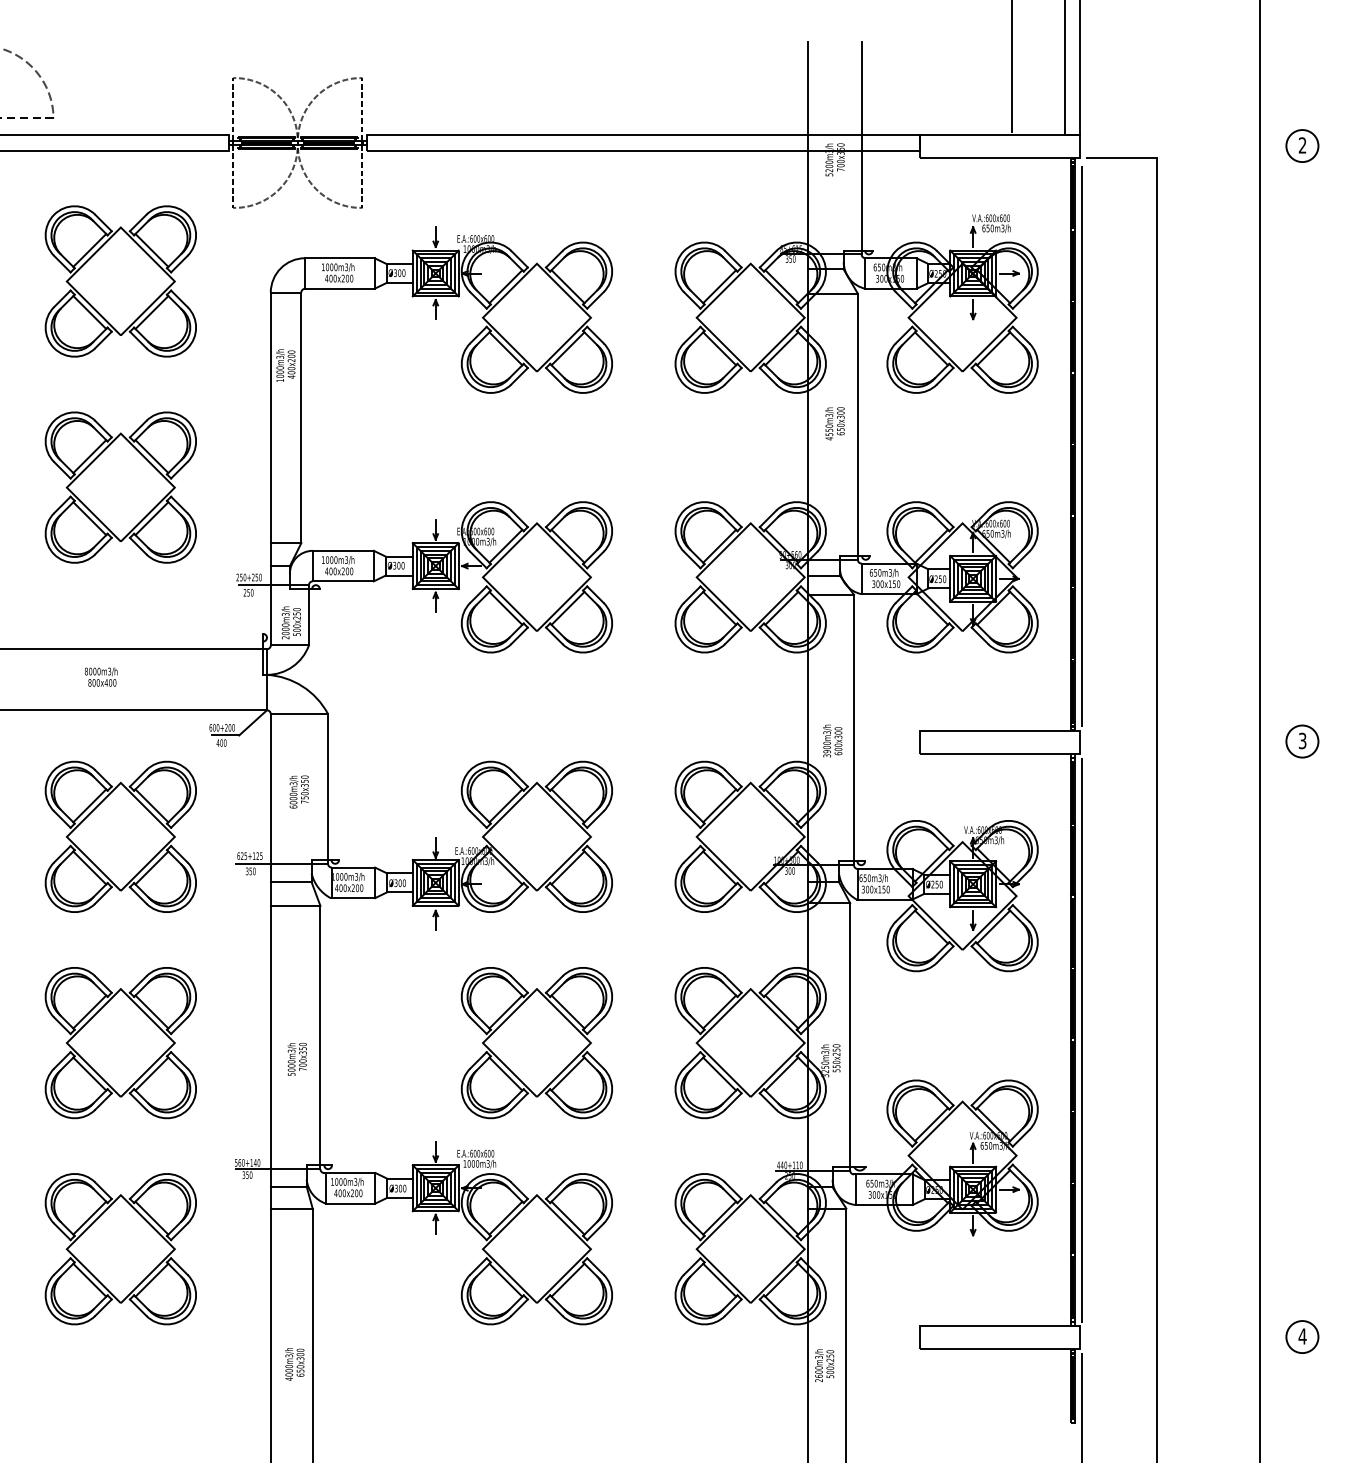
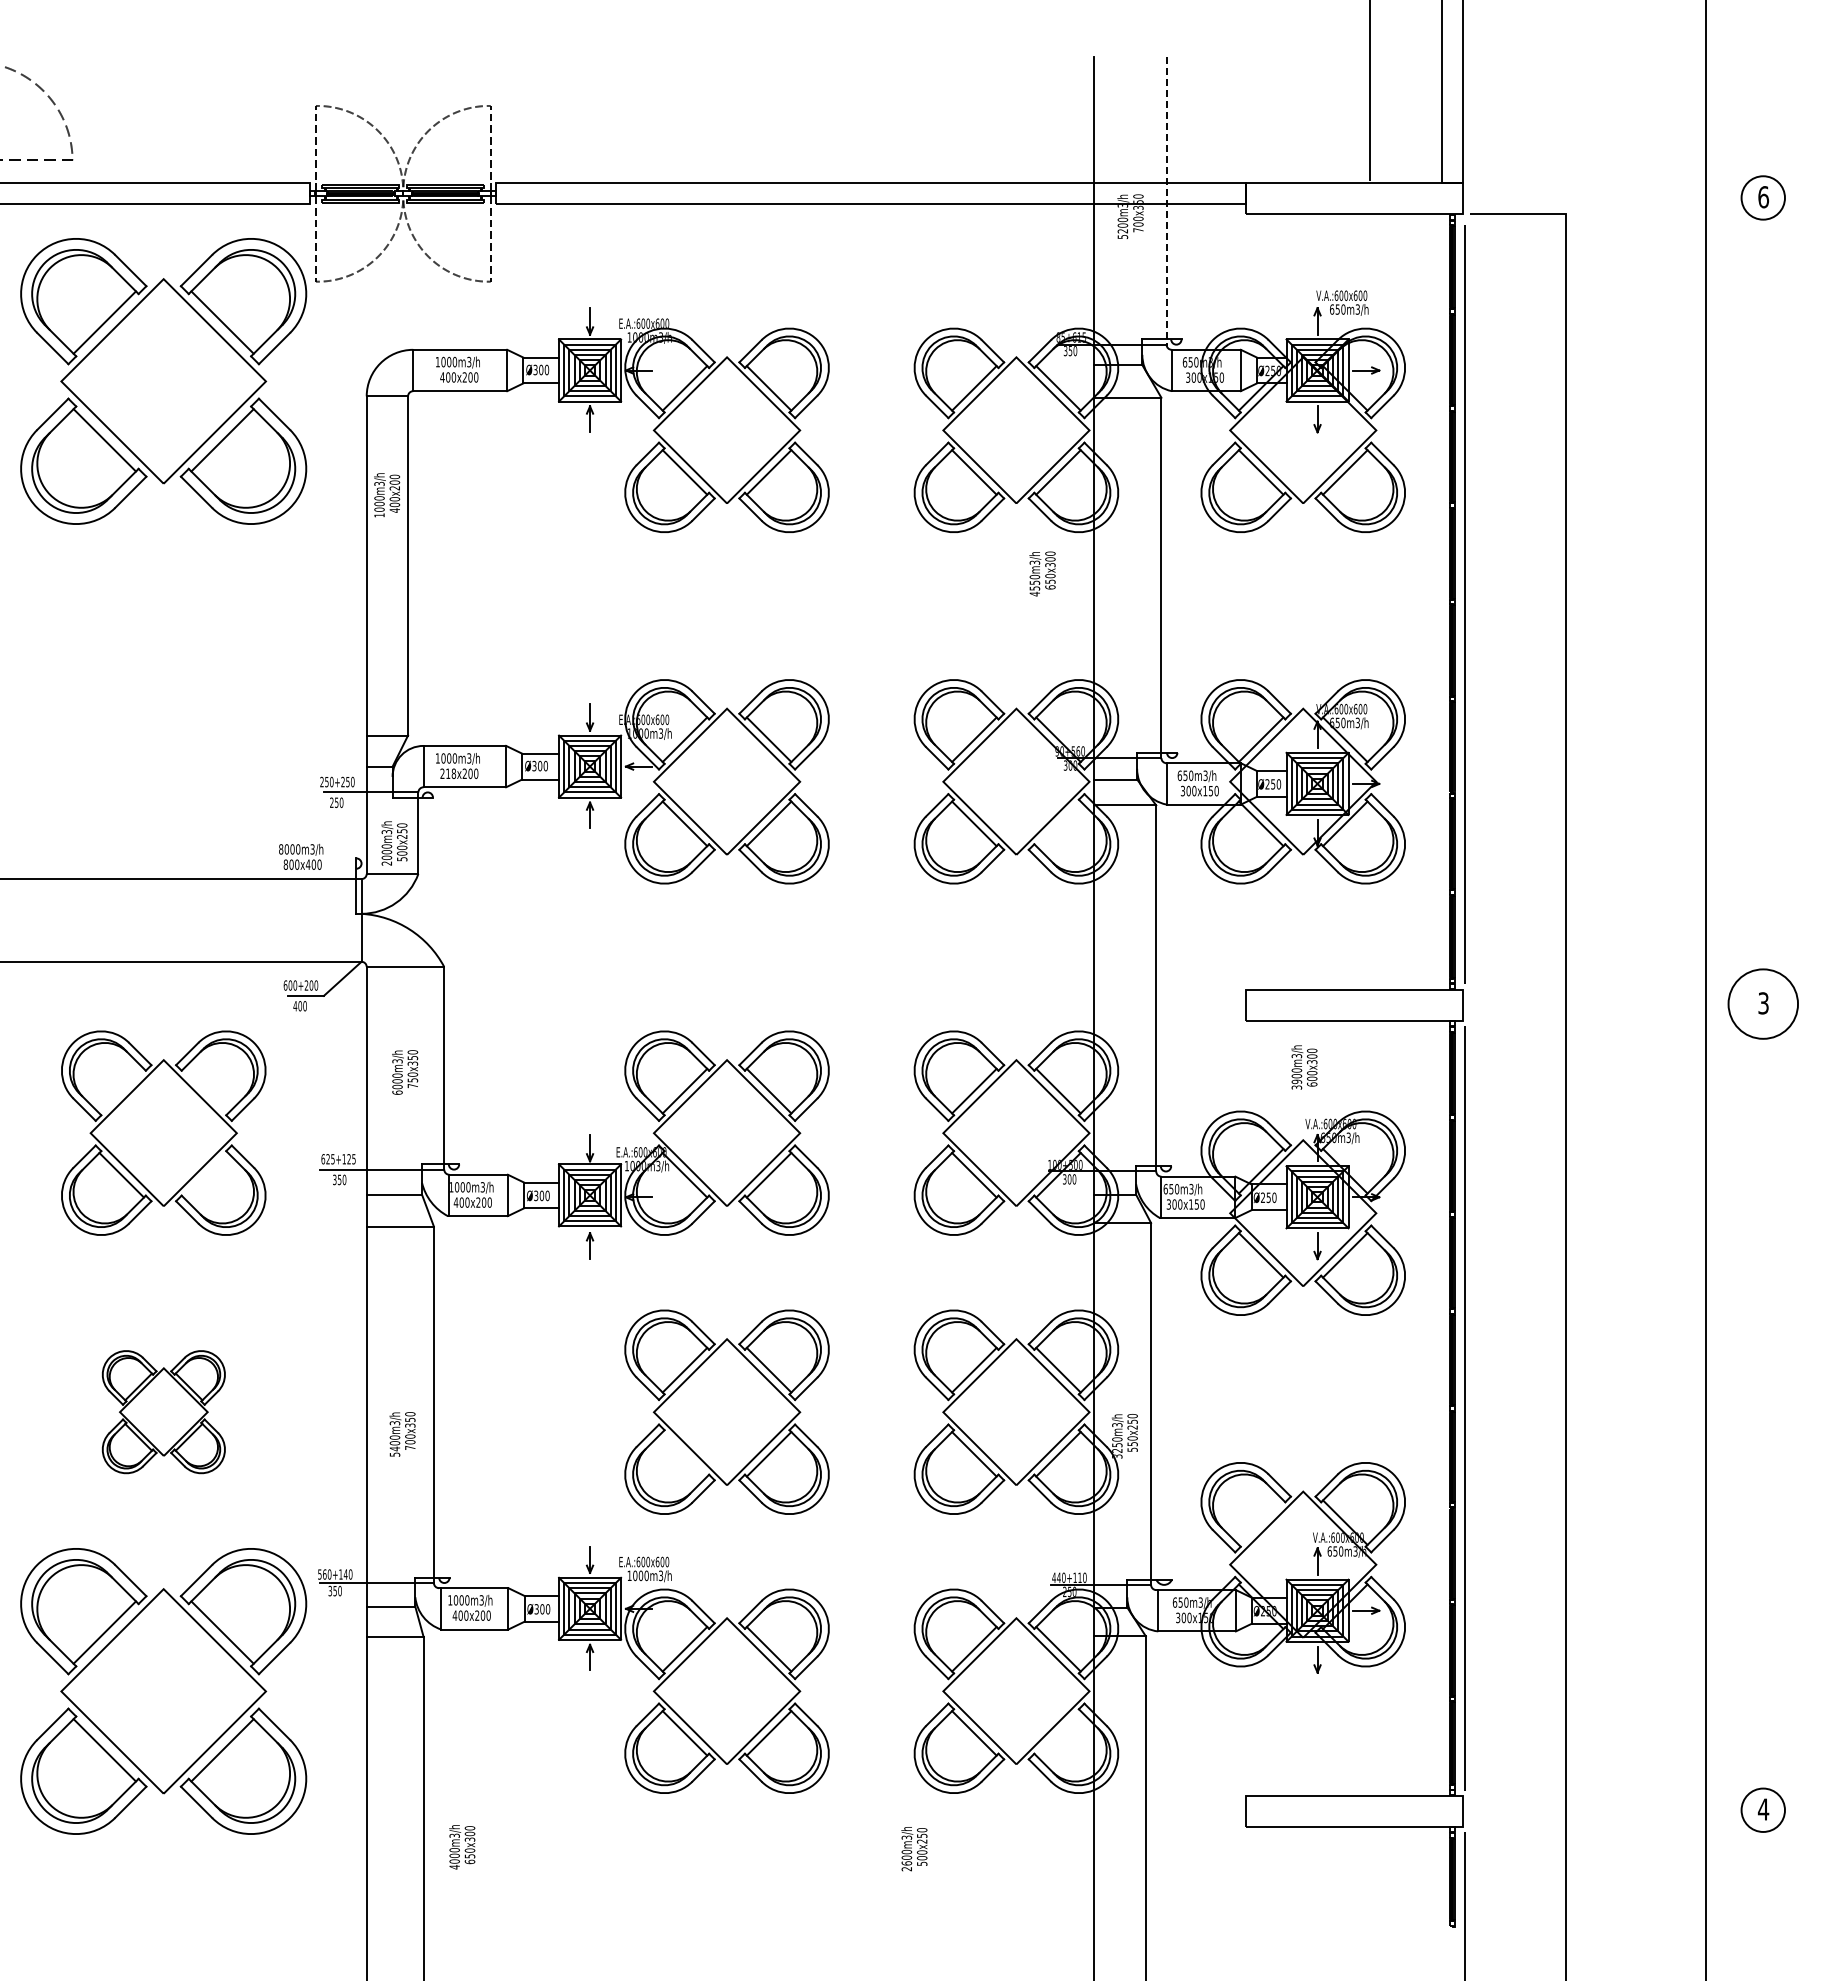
text: (1302, 145) -> (1763, 197), 2 -> 6
line: (861, 147) -> (1166, 200), solid -> dashed
part: (120, 280) -> (163, 380), size x1.4
text: (834, 423) -> (1042, 573), moved
part: (120, 486) -> (163, 659), removed
text: (331, 571) -> (448, 773), 400x200 -> 218x200
line: (781, 608) -> (1058, 823), removed
text: (101, 676) -> (301, 856), moved
text: (832, 741) -> (1304, 1067), moved
circle: (1301, 741) -> (1762, 1003), size x1.6
line: (89, 805) -> (121, 1090), removed
line: (151, 805) -> (205, 1090), removed
line: (151, 868) -> (205, 1175), removed
part: (120, 1042) -> (163, 1411), size x0.6
text: (291, 1069) -> (394, 1448), 5000m3/h -> 5400m3/h
line: (505, 1074) -> (684, 1454), removed
line: (931, 1124) -> (1260, 1522), removed
part: (120, 1248) -> (163, 1690), size x1.4
line: (781, 1280) -> (1058, 1733), removed
text: (295, 1364) -> (462, 1847), moved
text: (824, 1366) -> (914, 1849), moved

